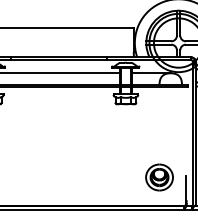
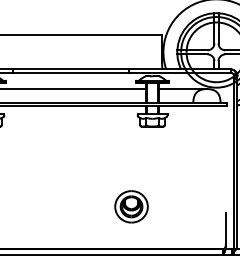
part: (159, 177) -> (131, 206), moved

